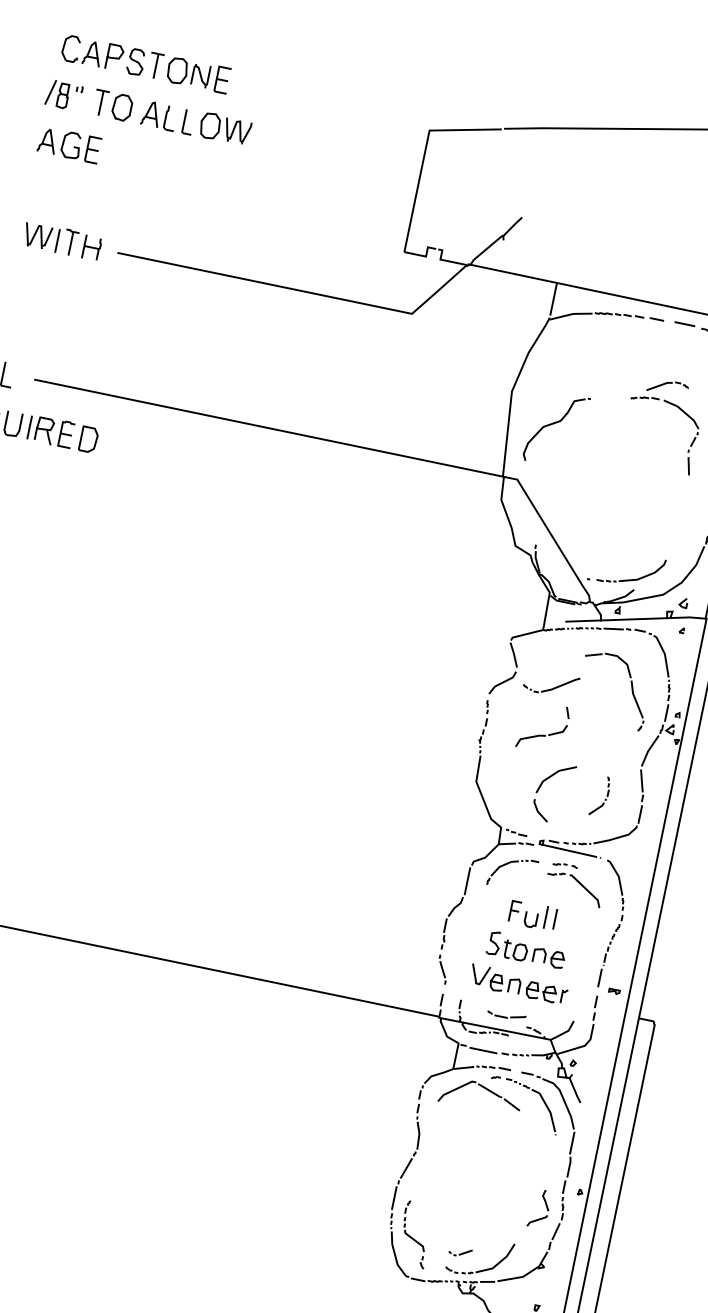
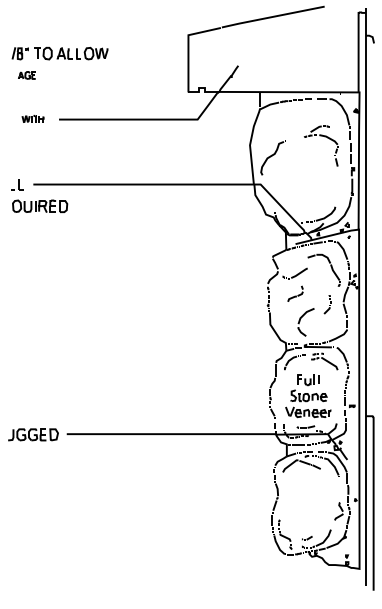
part: (144, 63) -> (53, 31), removed
part: (67, 144) -> (26, 75), size x0.6
part: (61, 238) -> (32, 118), size x0.6
part: (543, 726) -> (295, 293), size x0.7
part: (599, 795) -> (327, 304), moved

